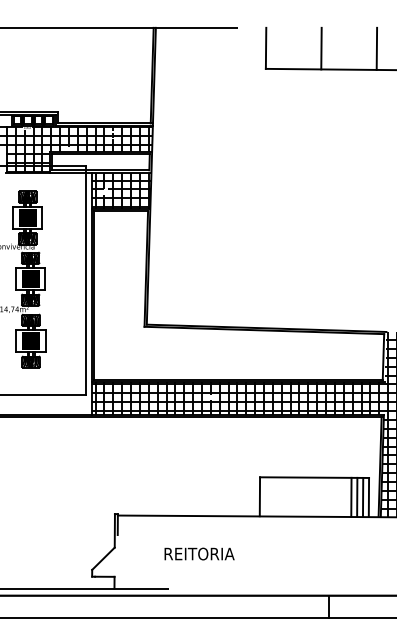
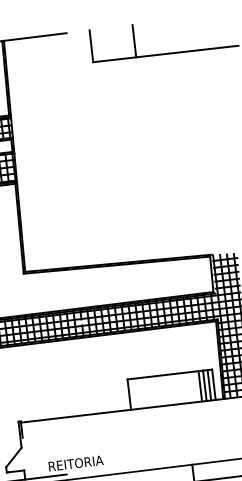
line: (376, 48) -> (177, 35), removed
text: (199, 553) -> (76, 463), moved

